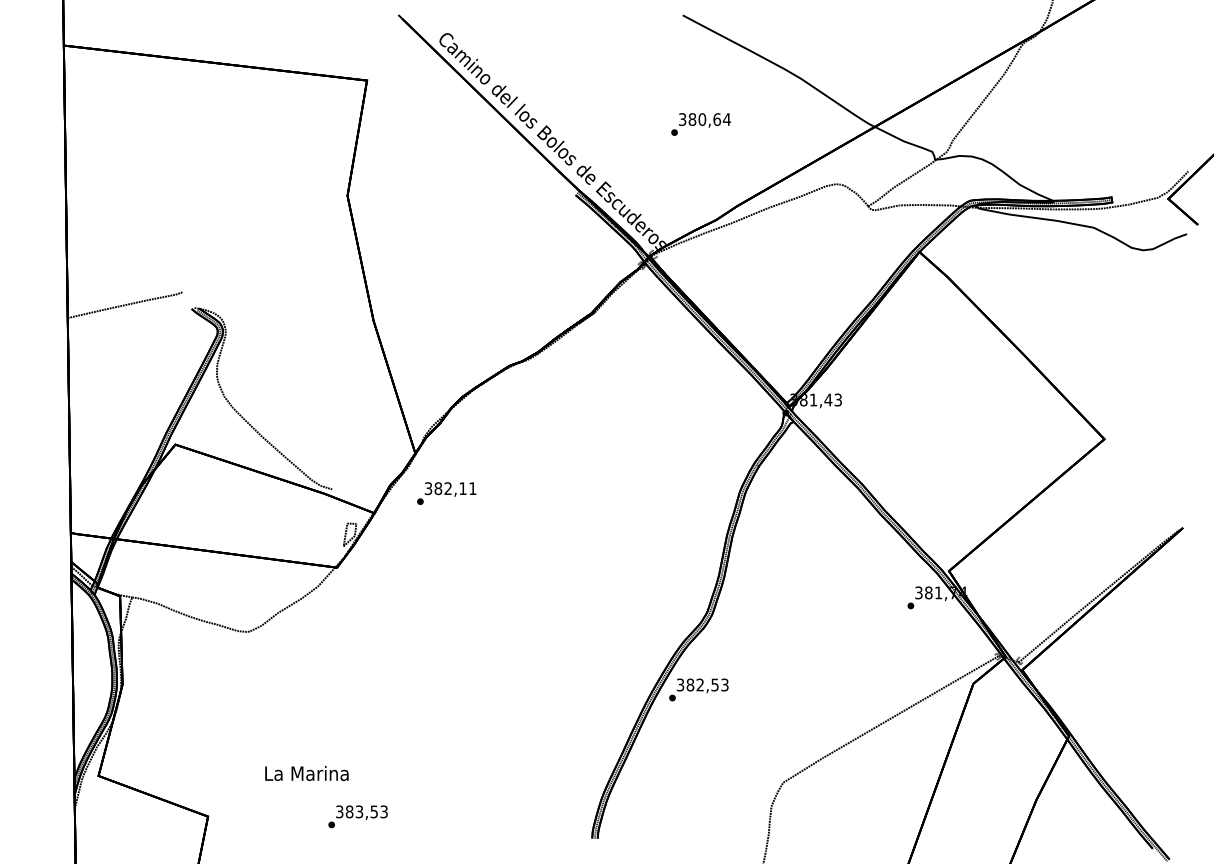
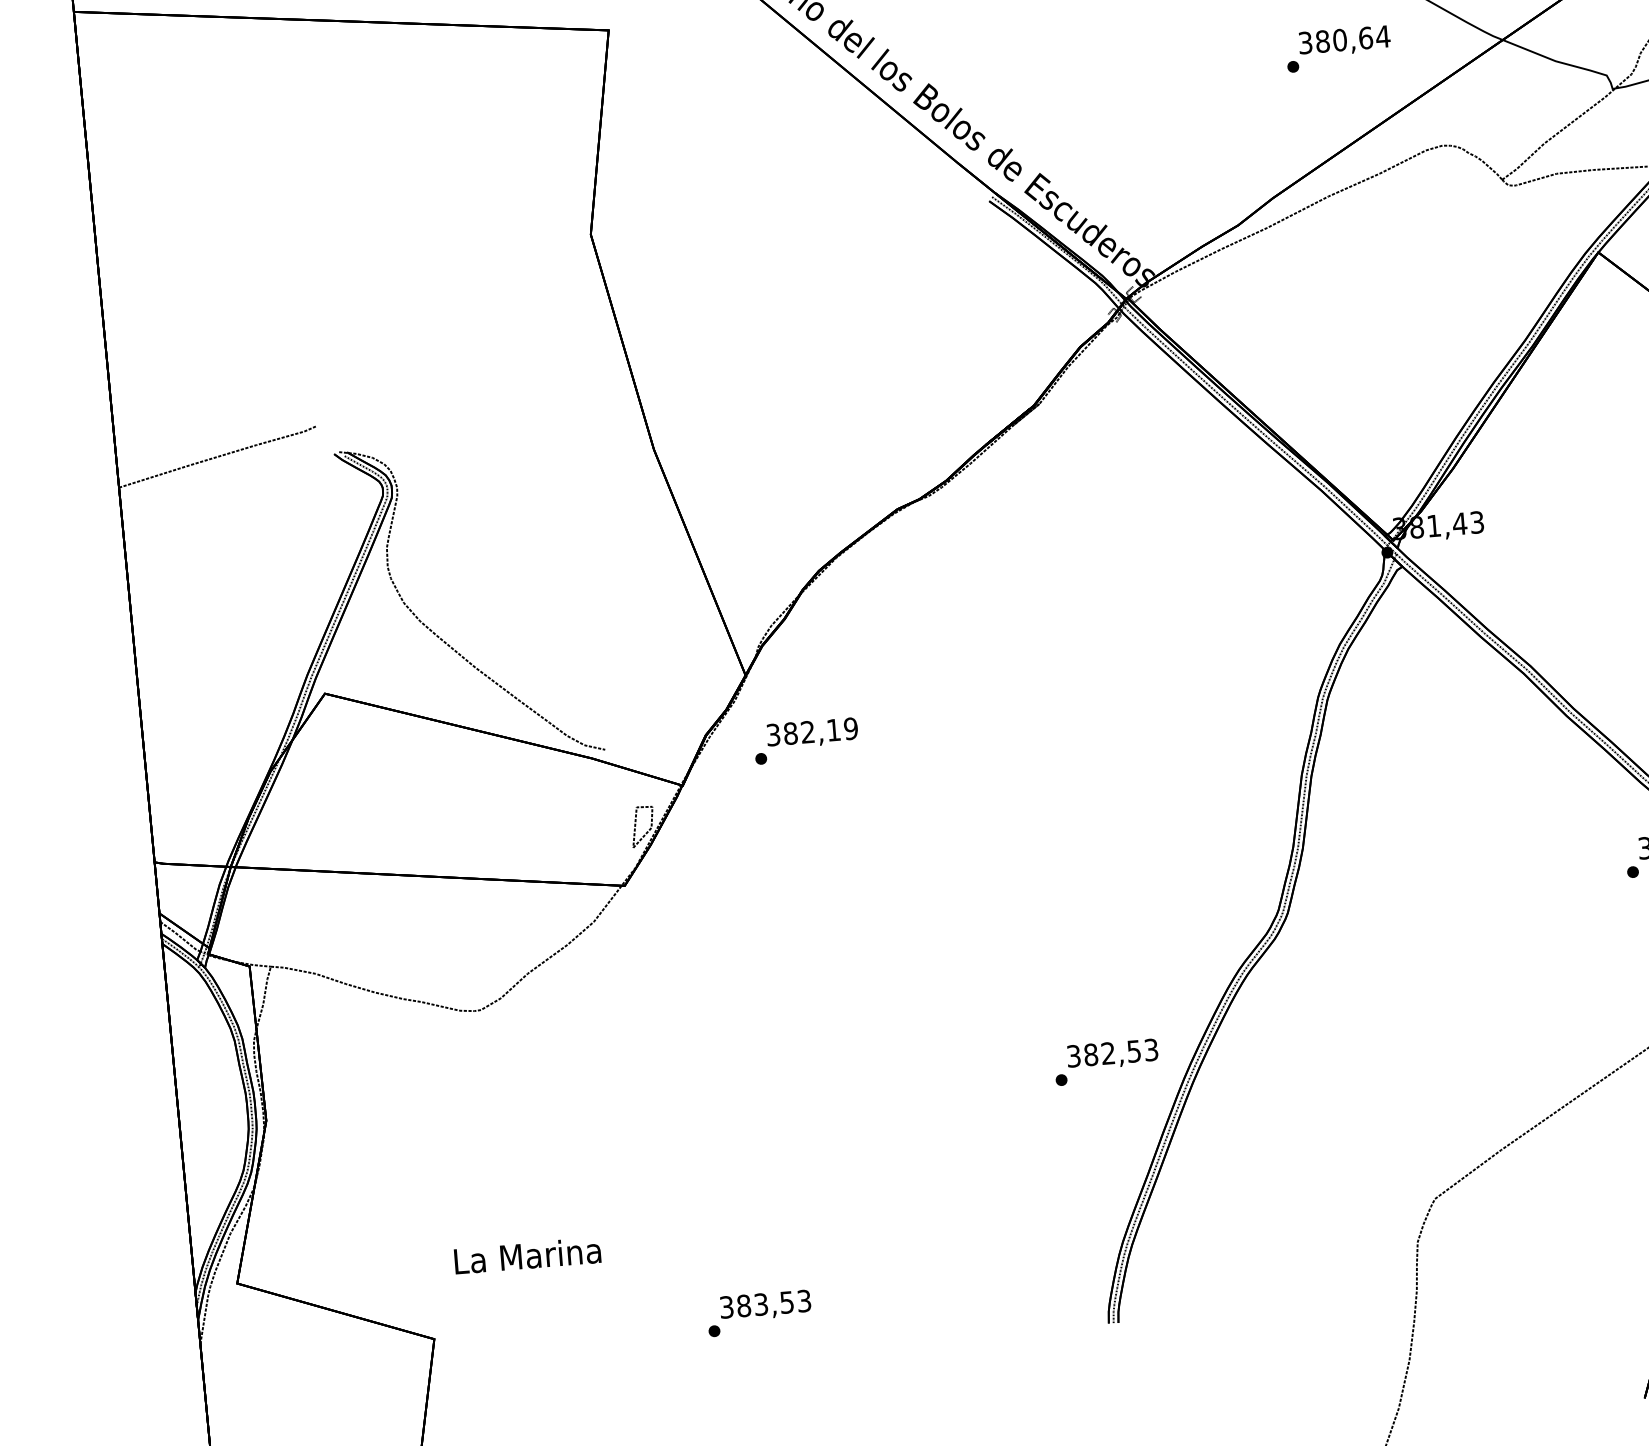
text: (700, 124) -> (1337, 49), moved
text: (472, 488) -> (850, 728), 382,11 -> 382,19
text: (698, 689) -> (1105, 1061), moved
text: (306, 772) -> (526, 1254), moved
text: (357, 816) -> (758, 1312), moved

